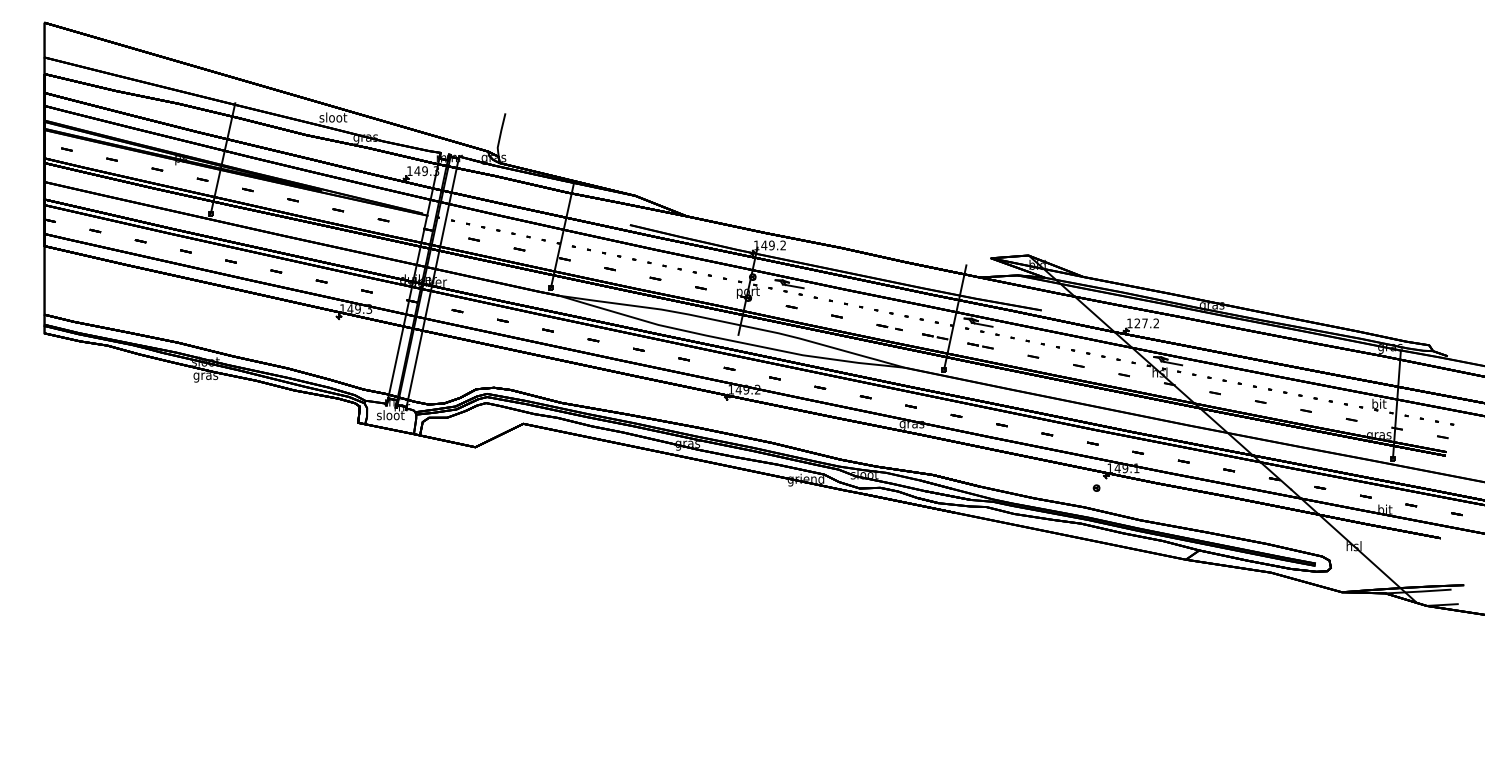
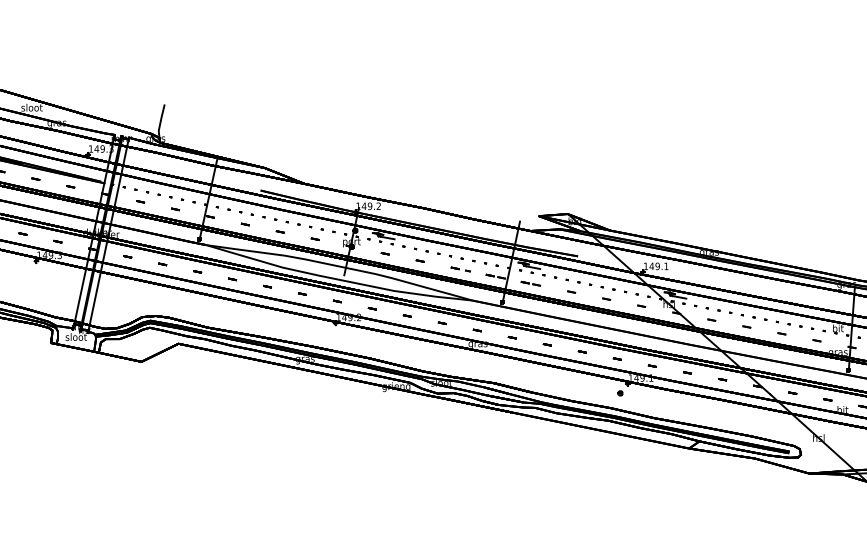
text: (1146, 323) -> (658, 266), 127.2 -> 149.1

